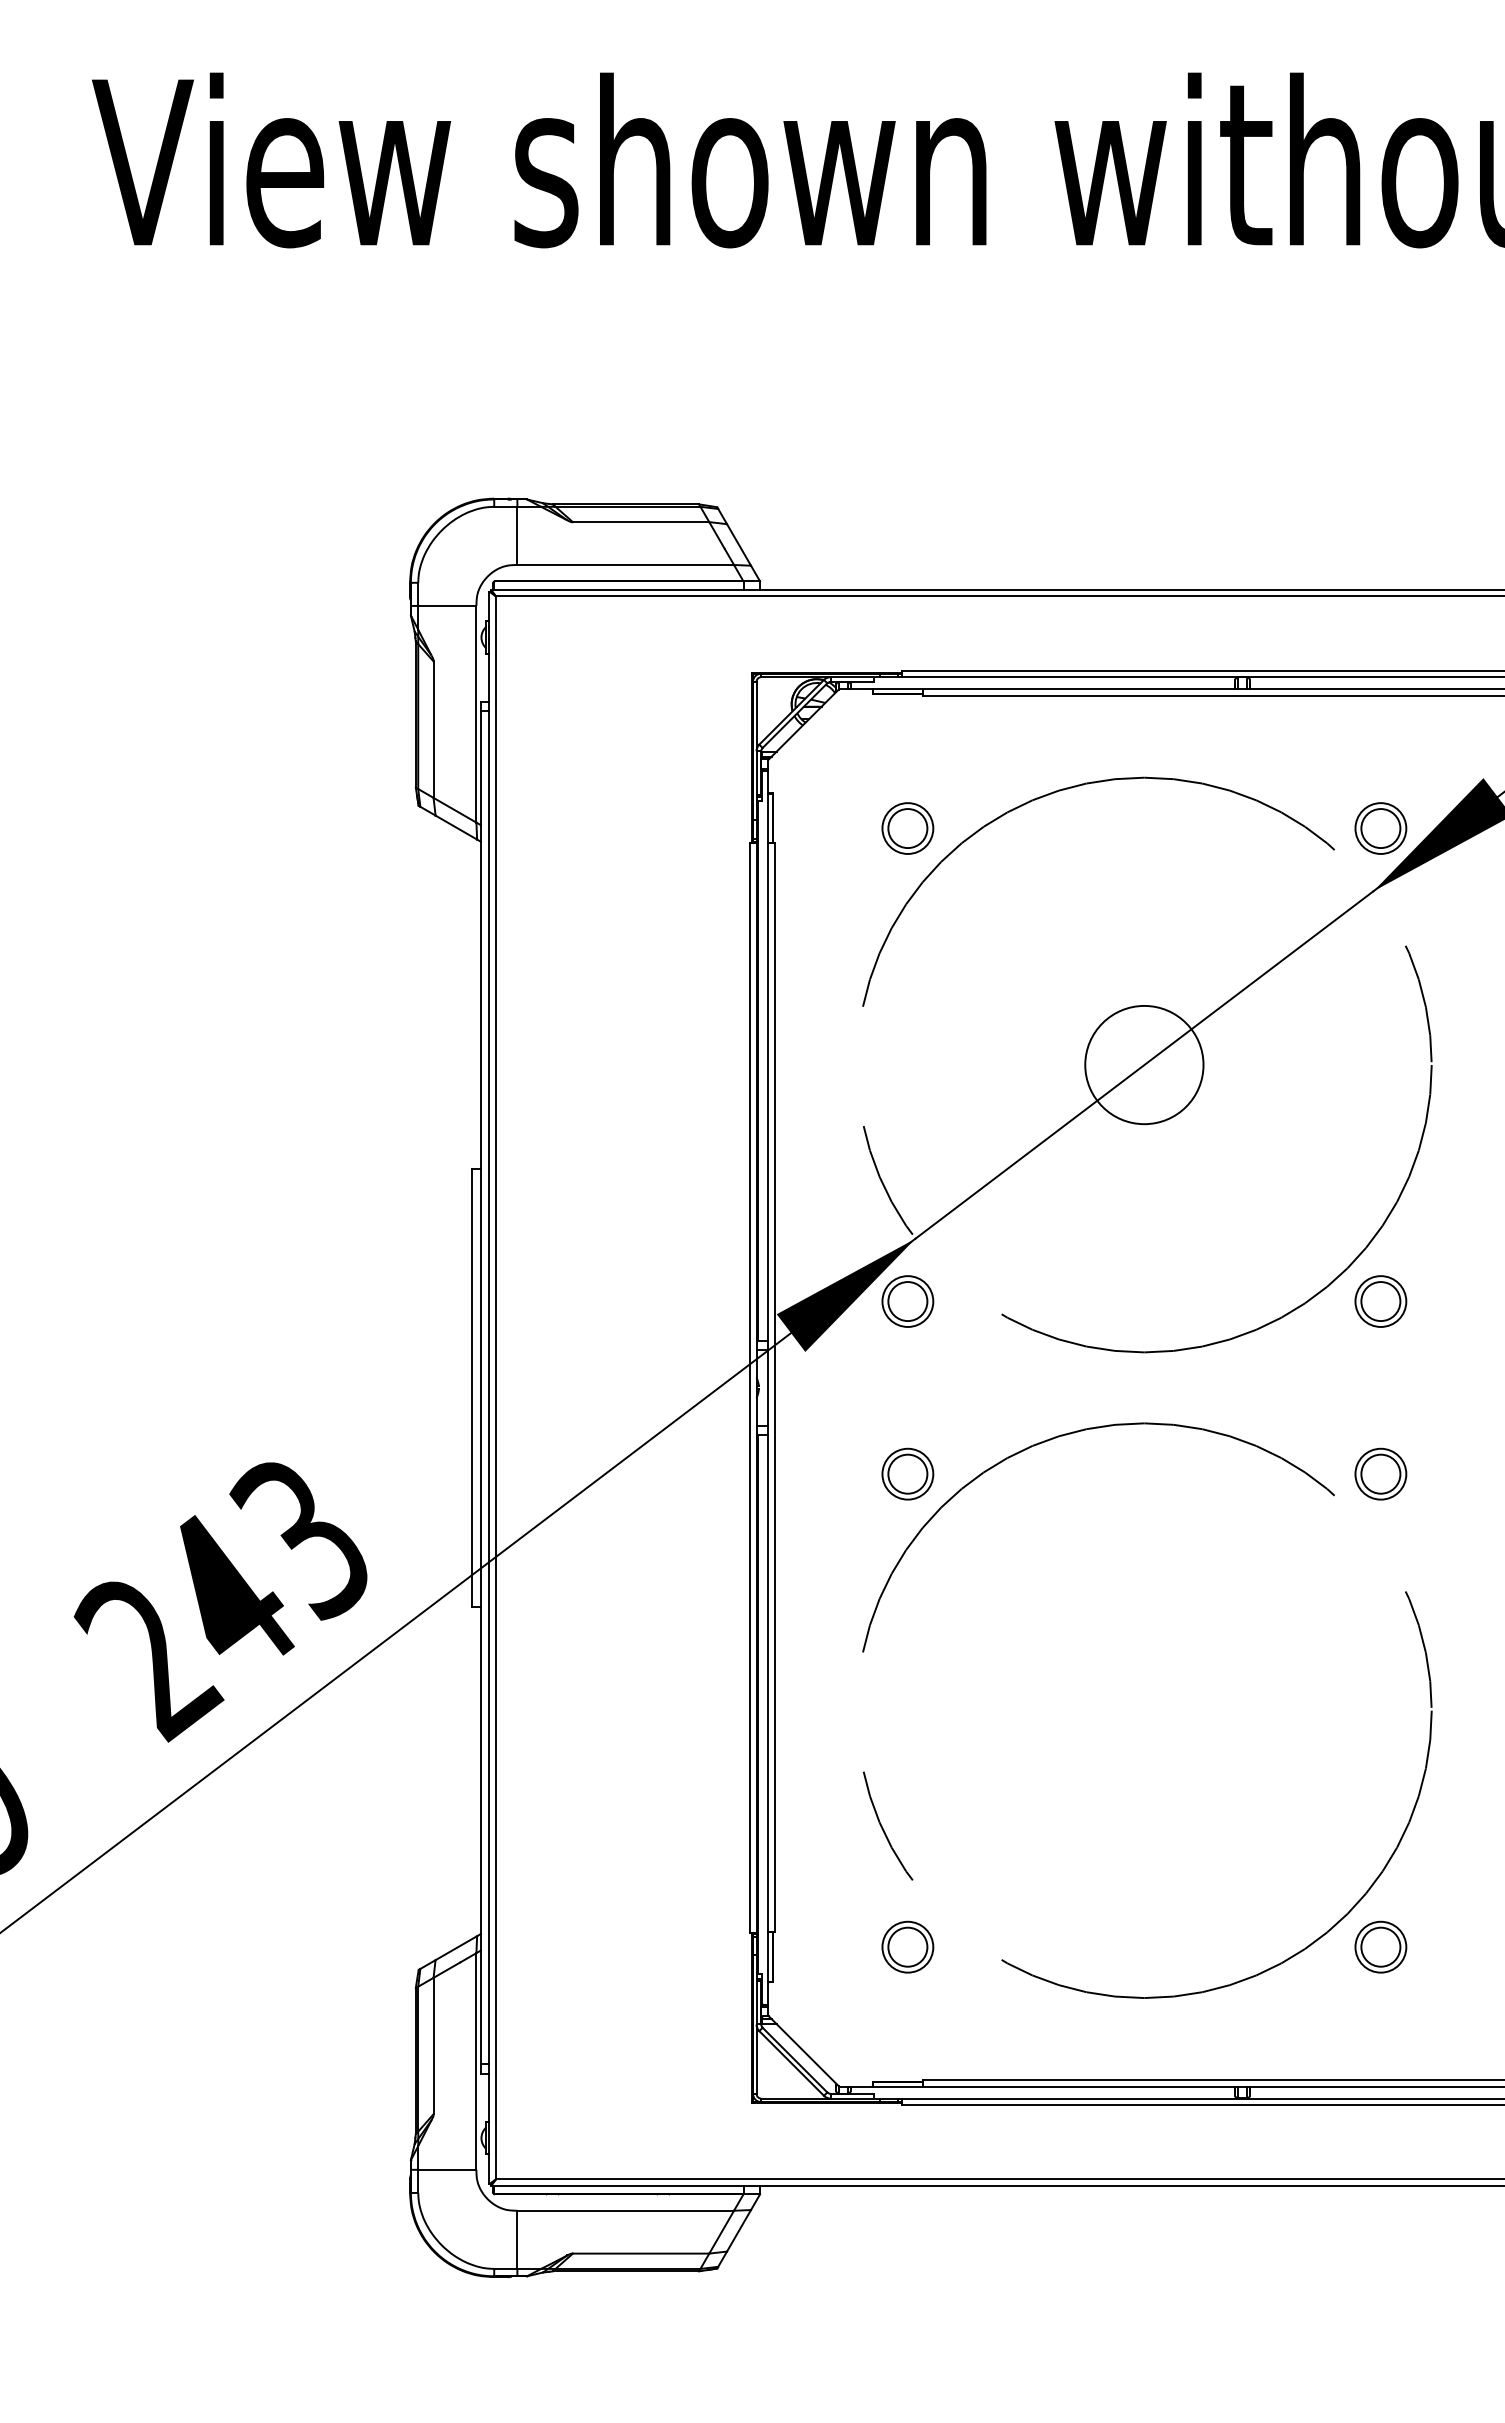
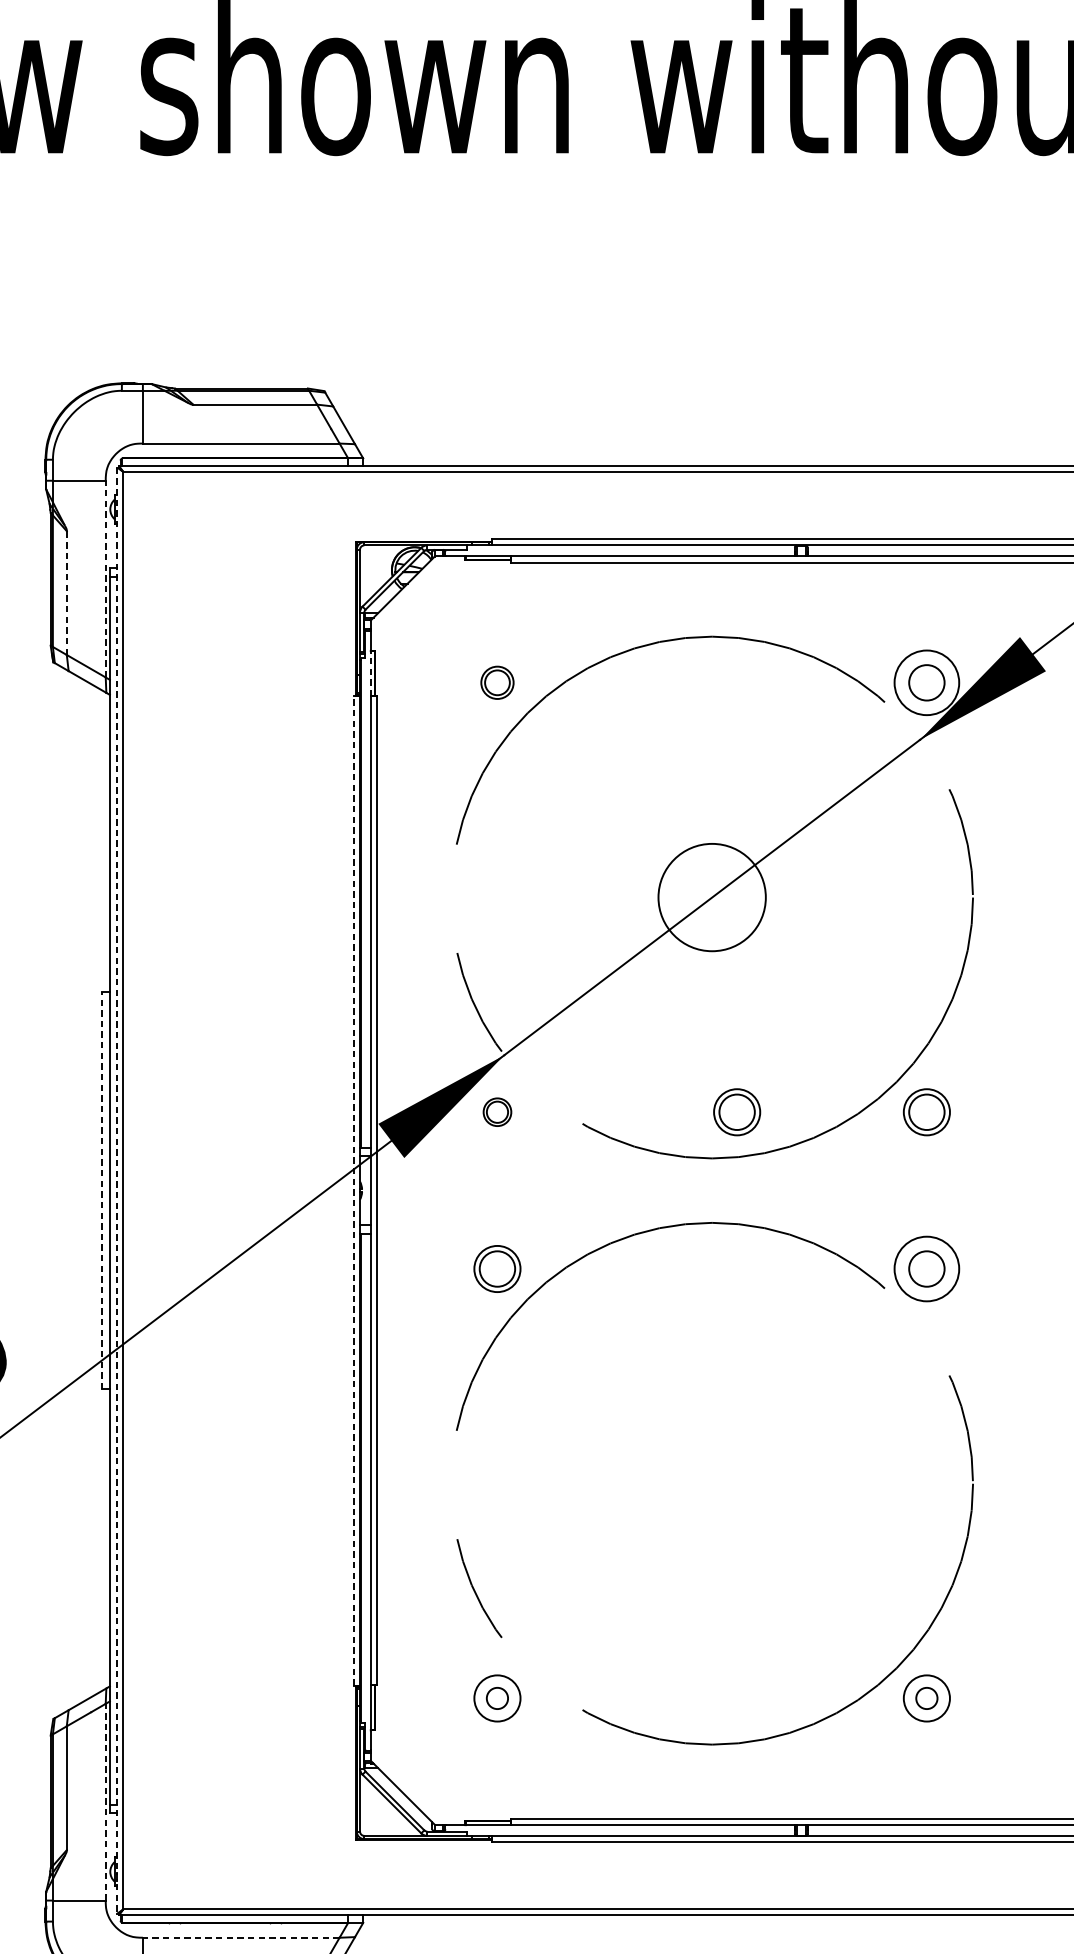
line: (476, 713) -> (105, 578), solid -> dashed
line: (433, 729) -> (66, 592), solid -> dashed
line: (768, 818) -> (370, 673), solid -> dashed
part: (907, 828) -> (497, 682), size x0.7
circle: (1380, 828) -> (926, 682), size x1.4
part: (907, 1301) -> (497, 1112), size x0.6
part: (1171, 1301) -> (736, 1112), added
line: (472, 1387) -> (102, 1190), solid -> dashed
line: (749, 1387) -> (353, 1190), solid -> dashed
line: (489, 1388) -> (117, 1191), solid -> dashed
circle: (1380, 1473) -> (926, 1268), size x1.4
circle: (907, 1946) -> (497, 1697), size x0.6
circle: (1380, 1946) -> (926, 1697), size x0.6
line: (476, 2060) -> (105, 1801), solid -> dashed
line: (625, 2210) -> (241, 1937), solid -> dashed

